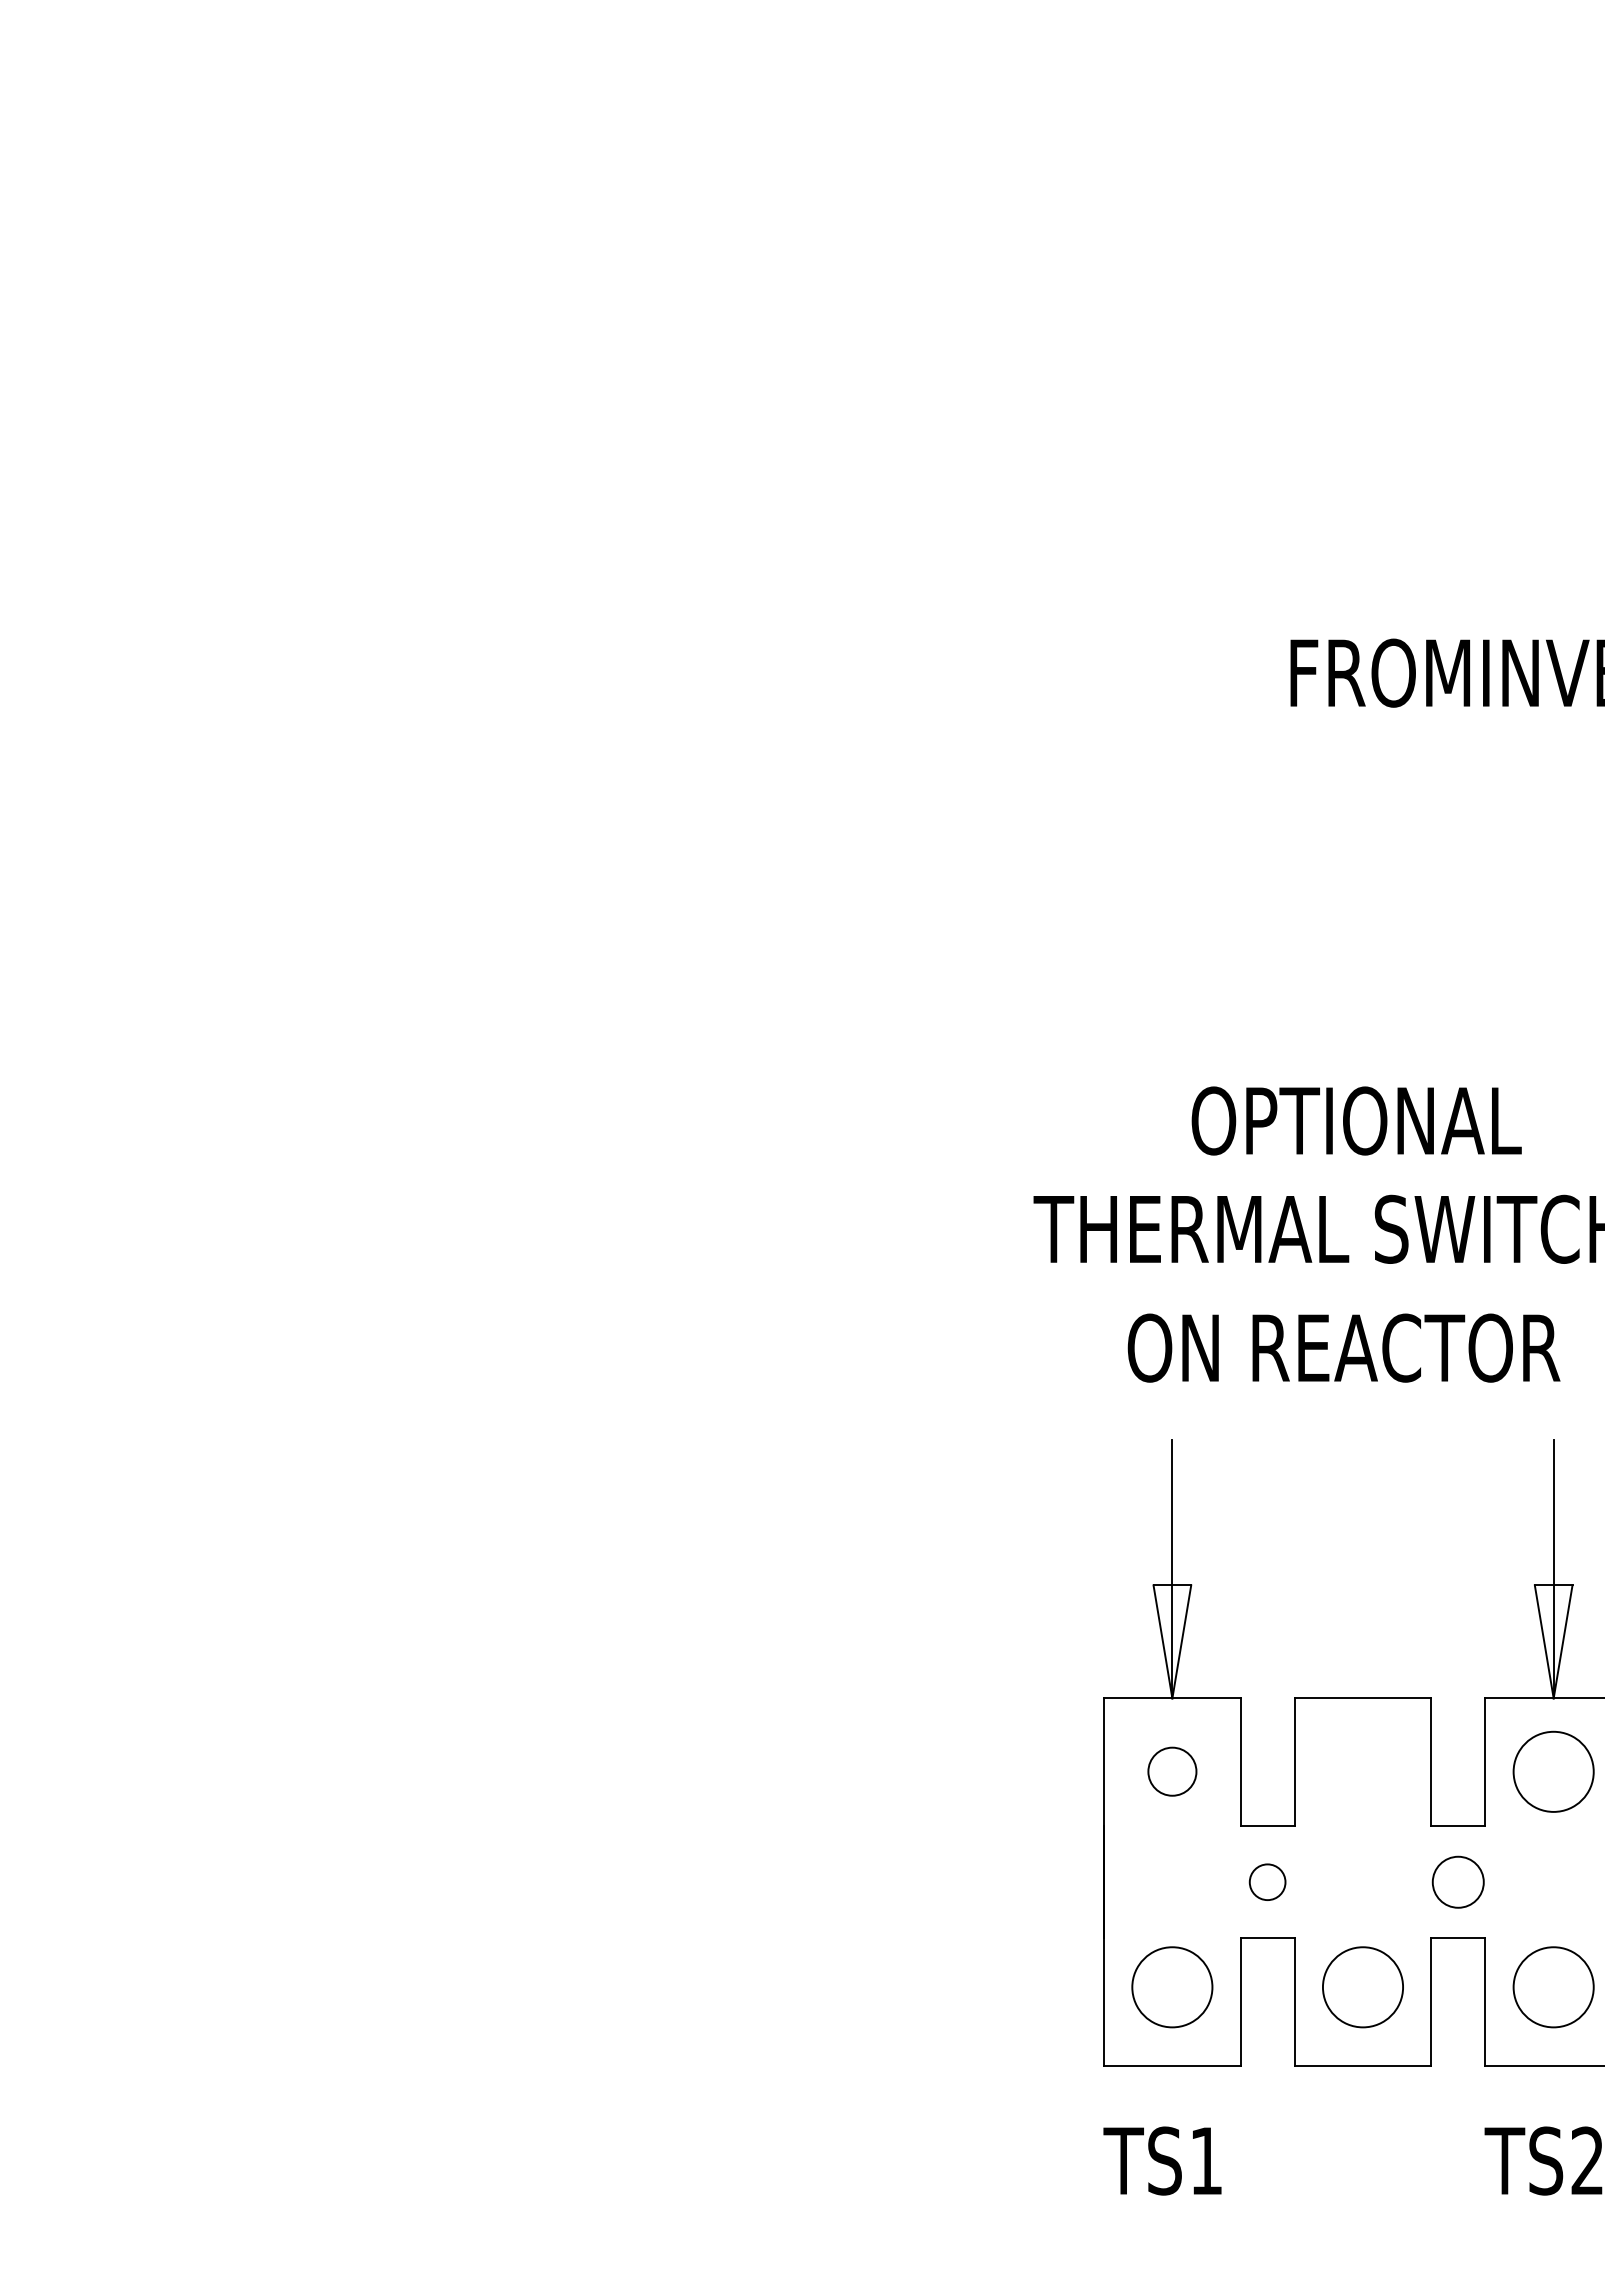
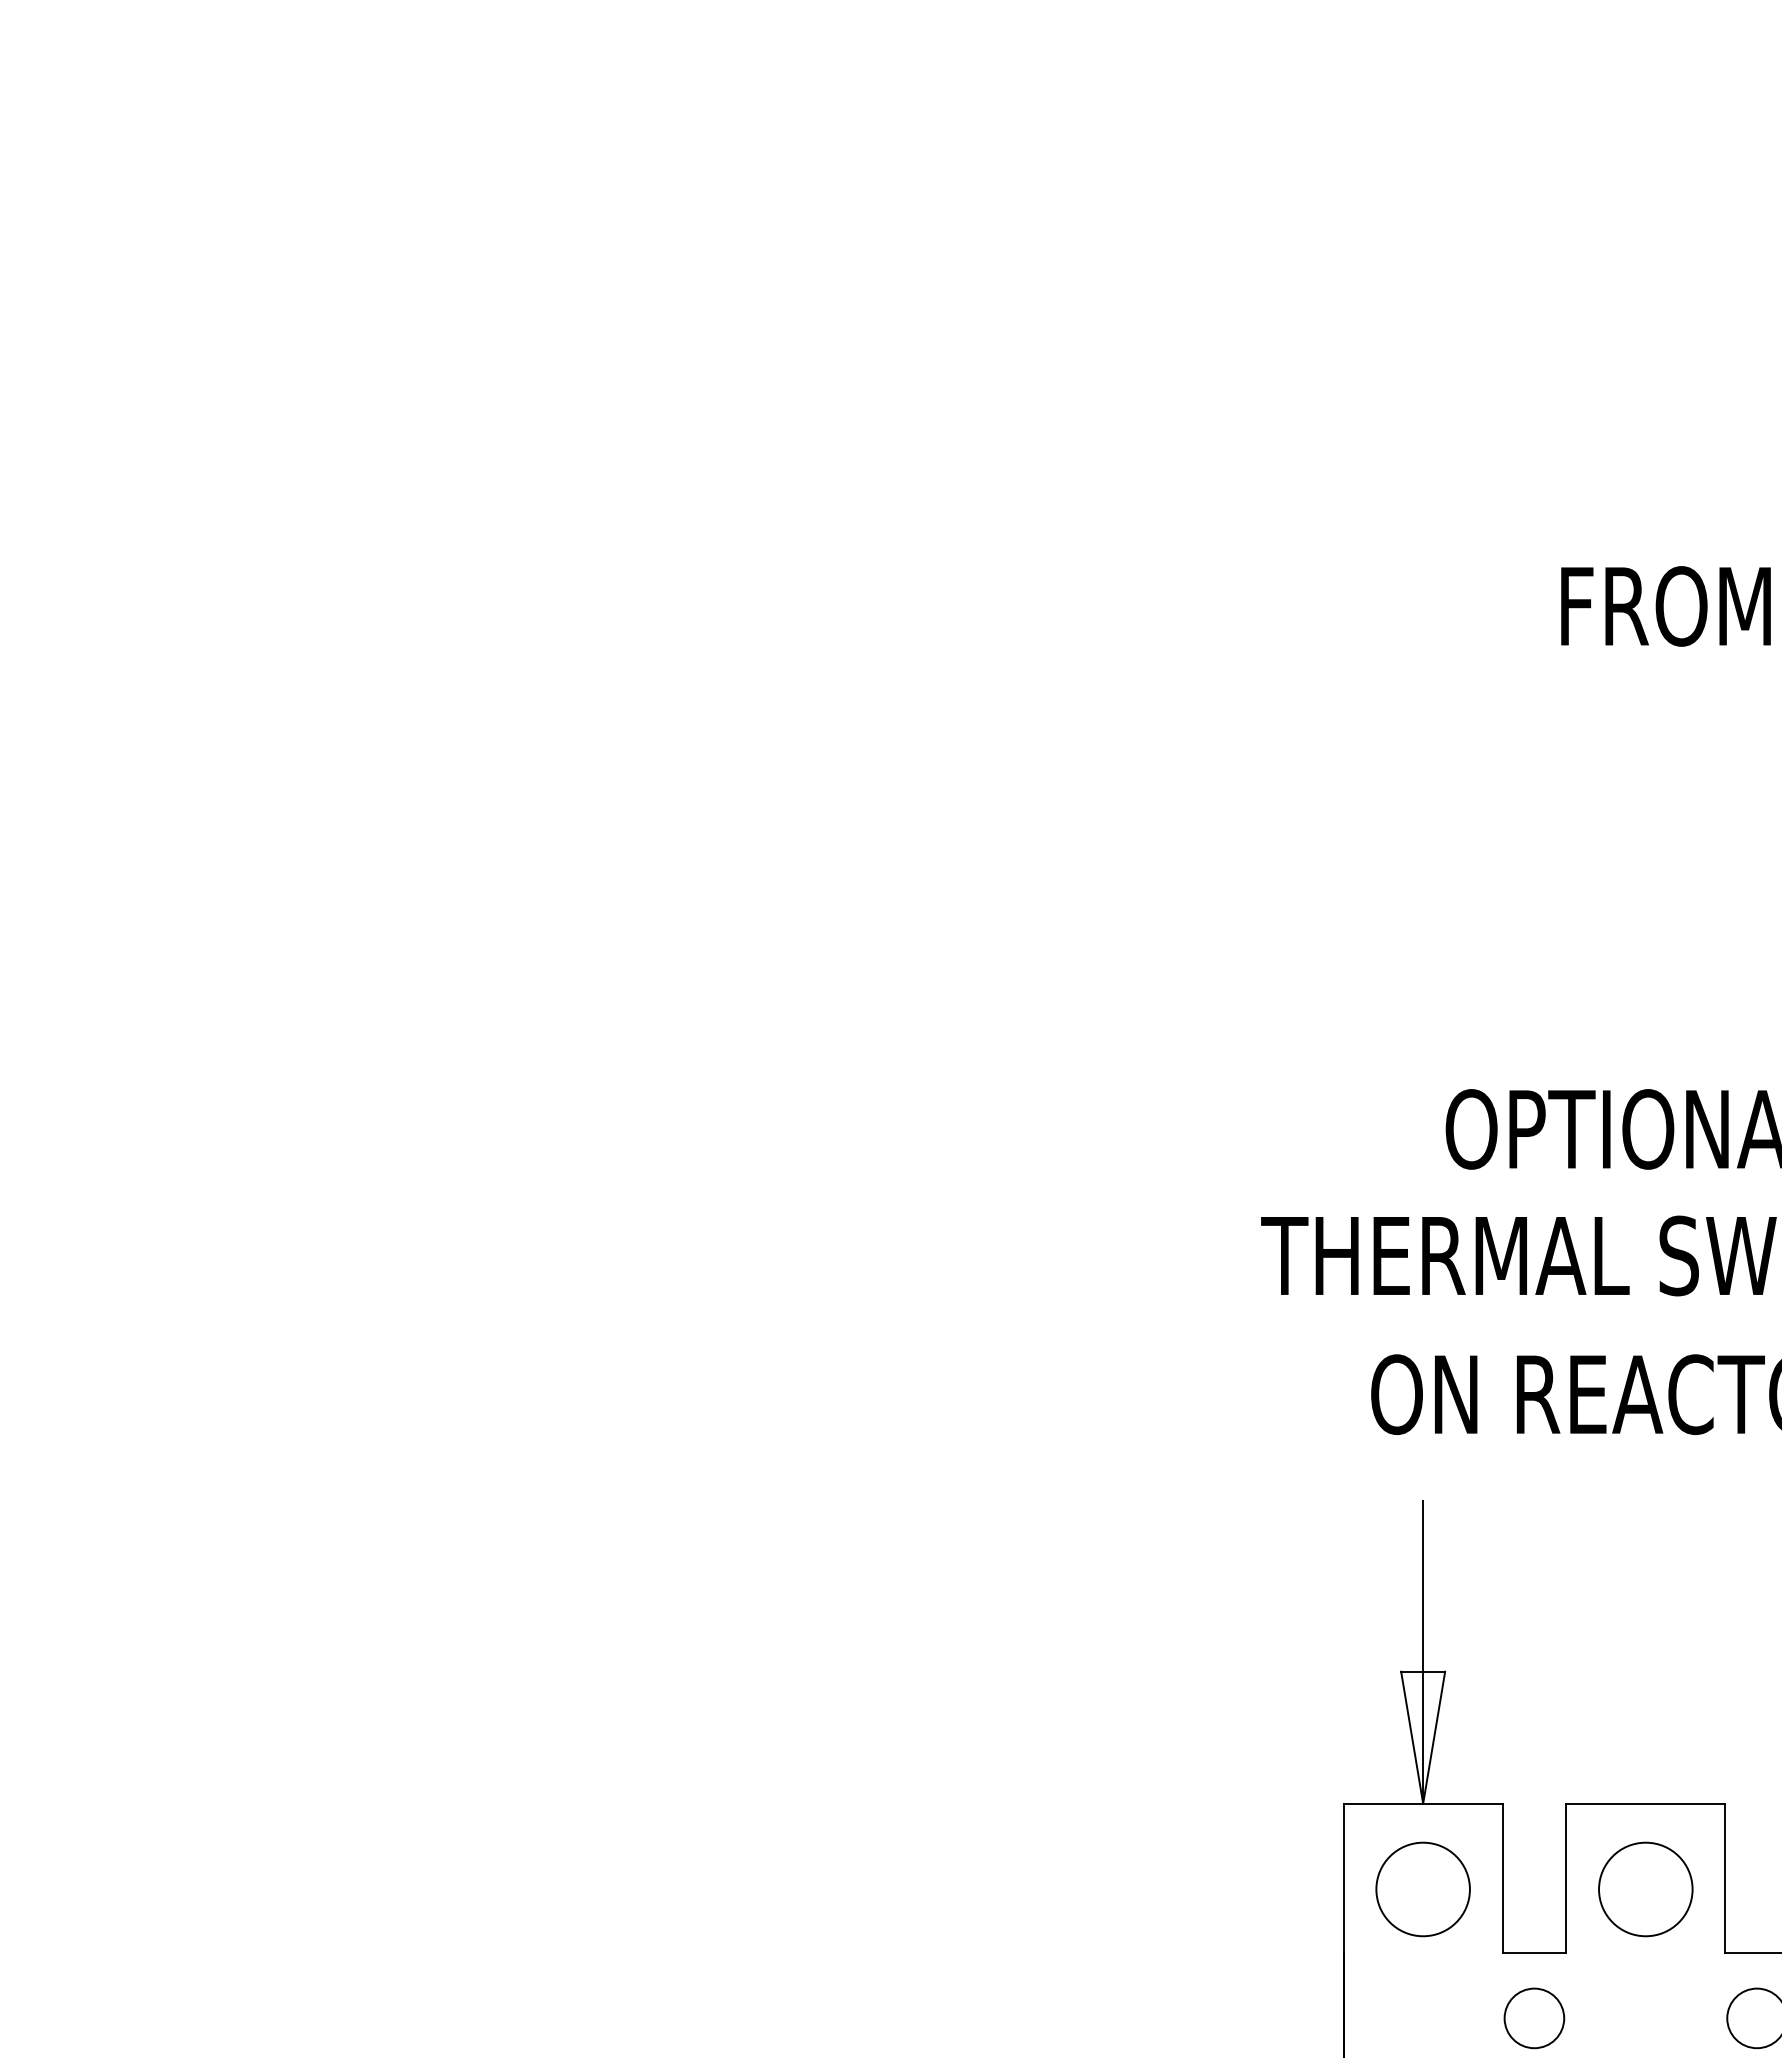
circle: (1172, 1771) -> (1423, 1889), size x1.67
circle: (1362, 1771) -> (1645, 1889), added
circle: (1267, 1881) -> (1534, 2017), size x1.43

